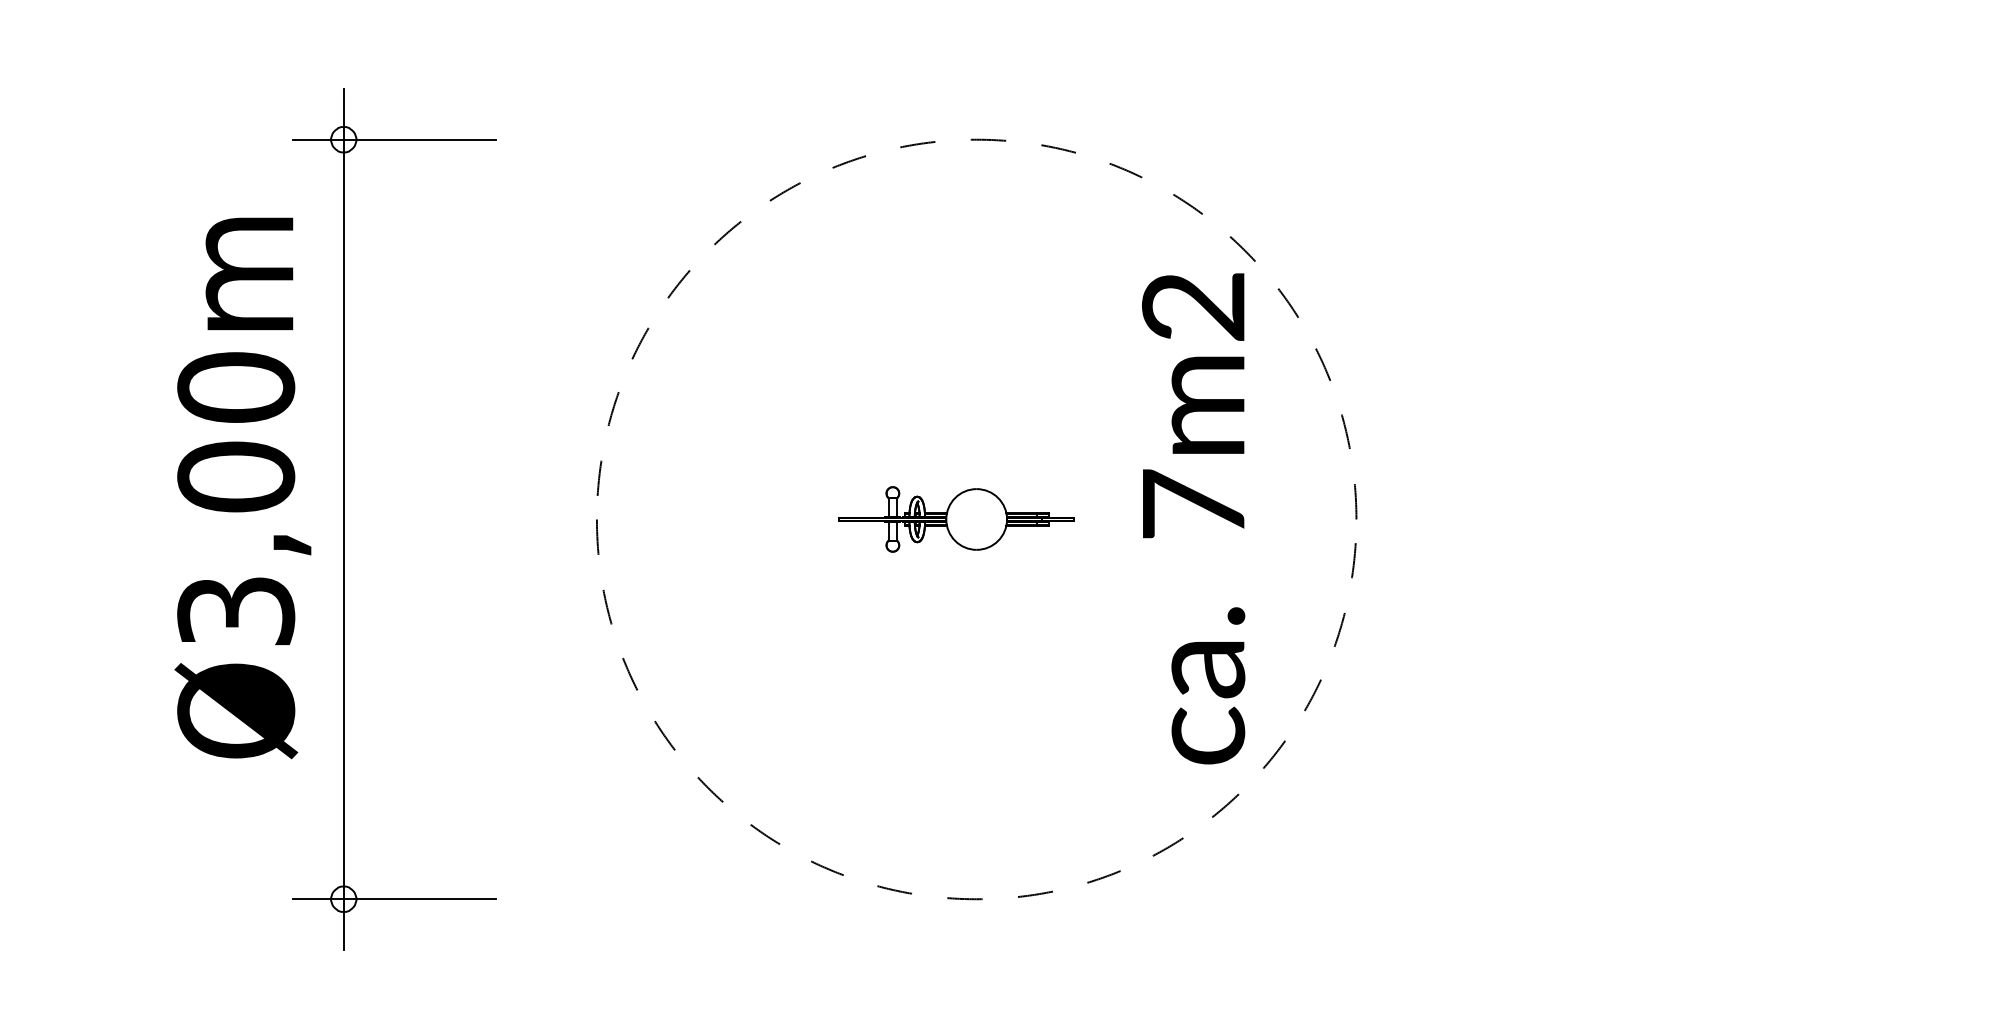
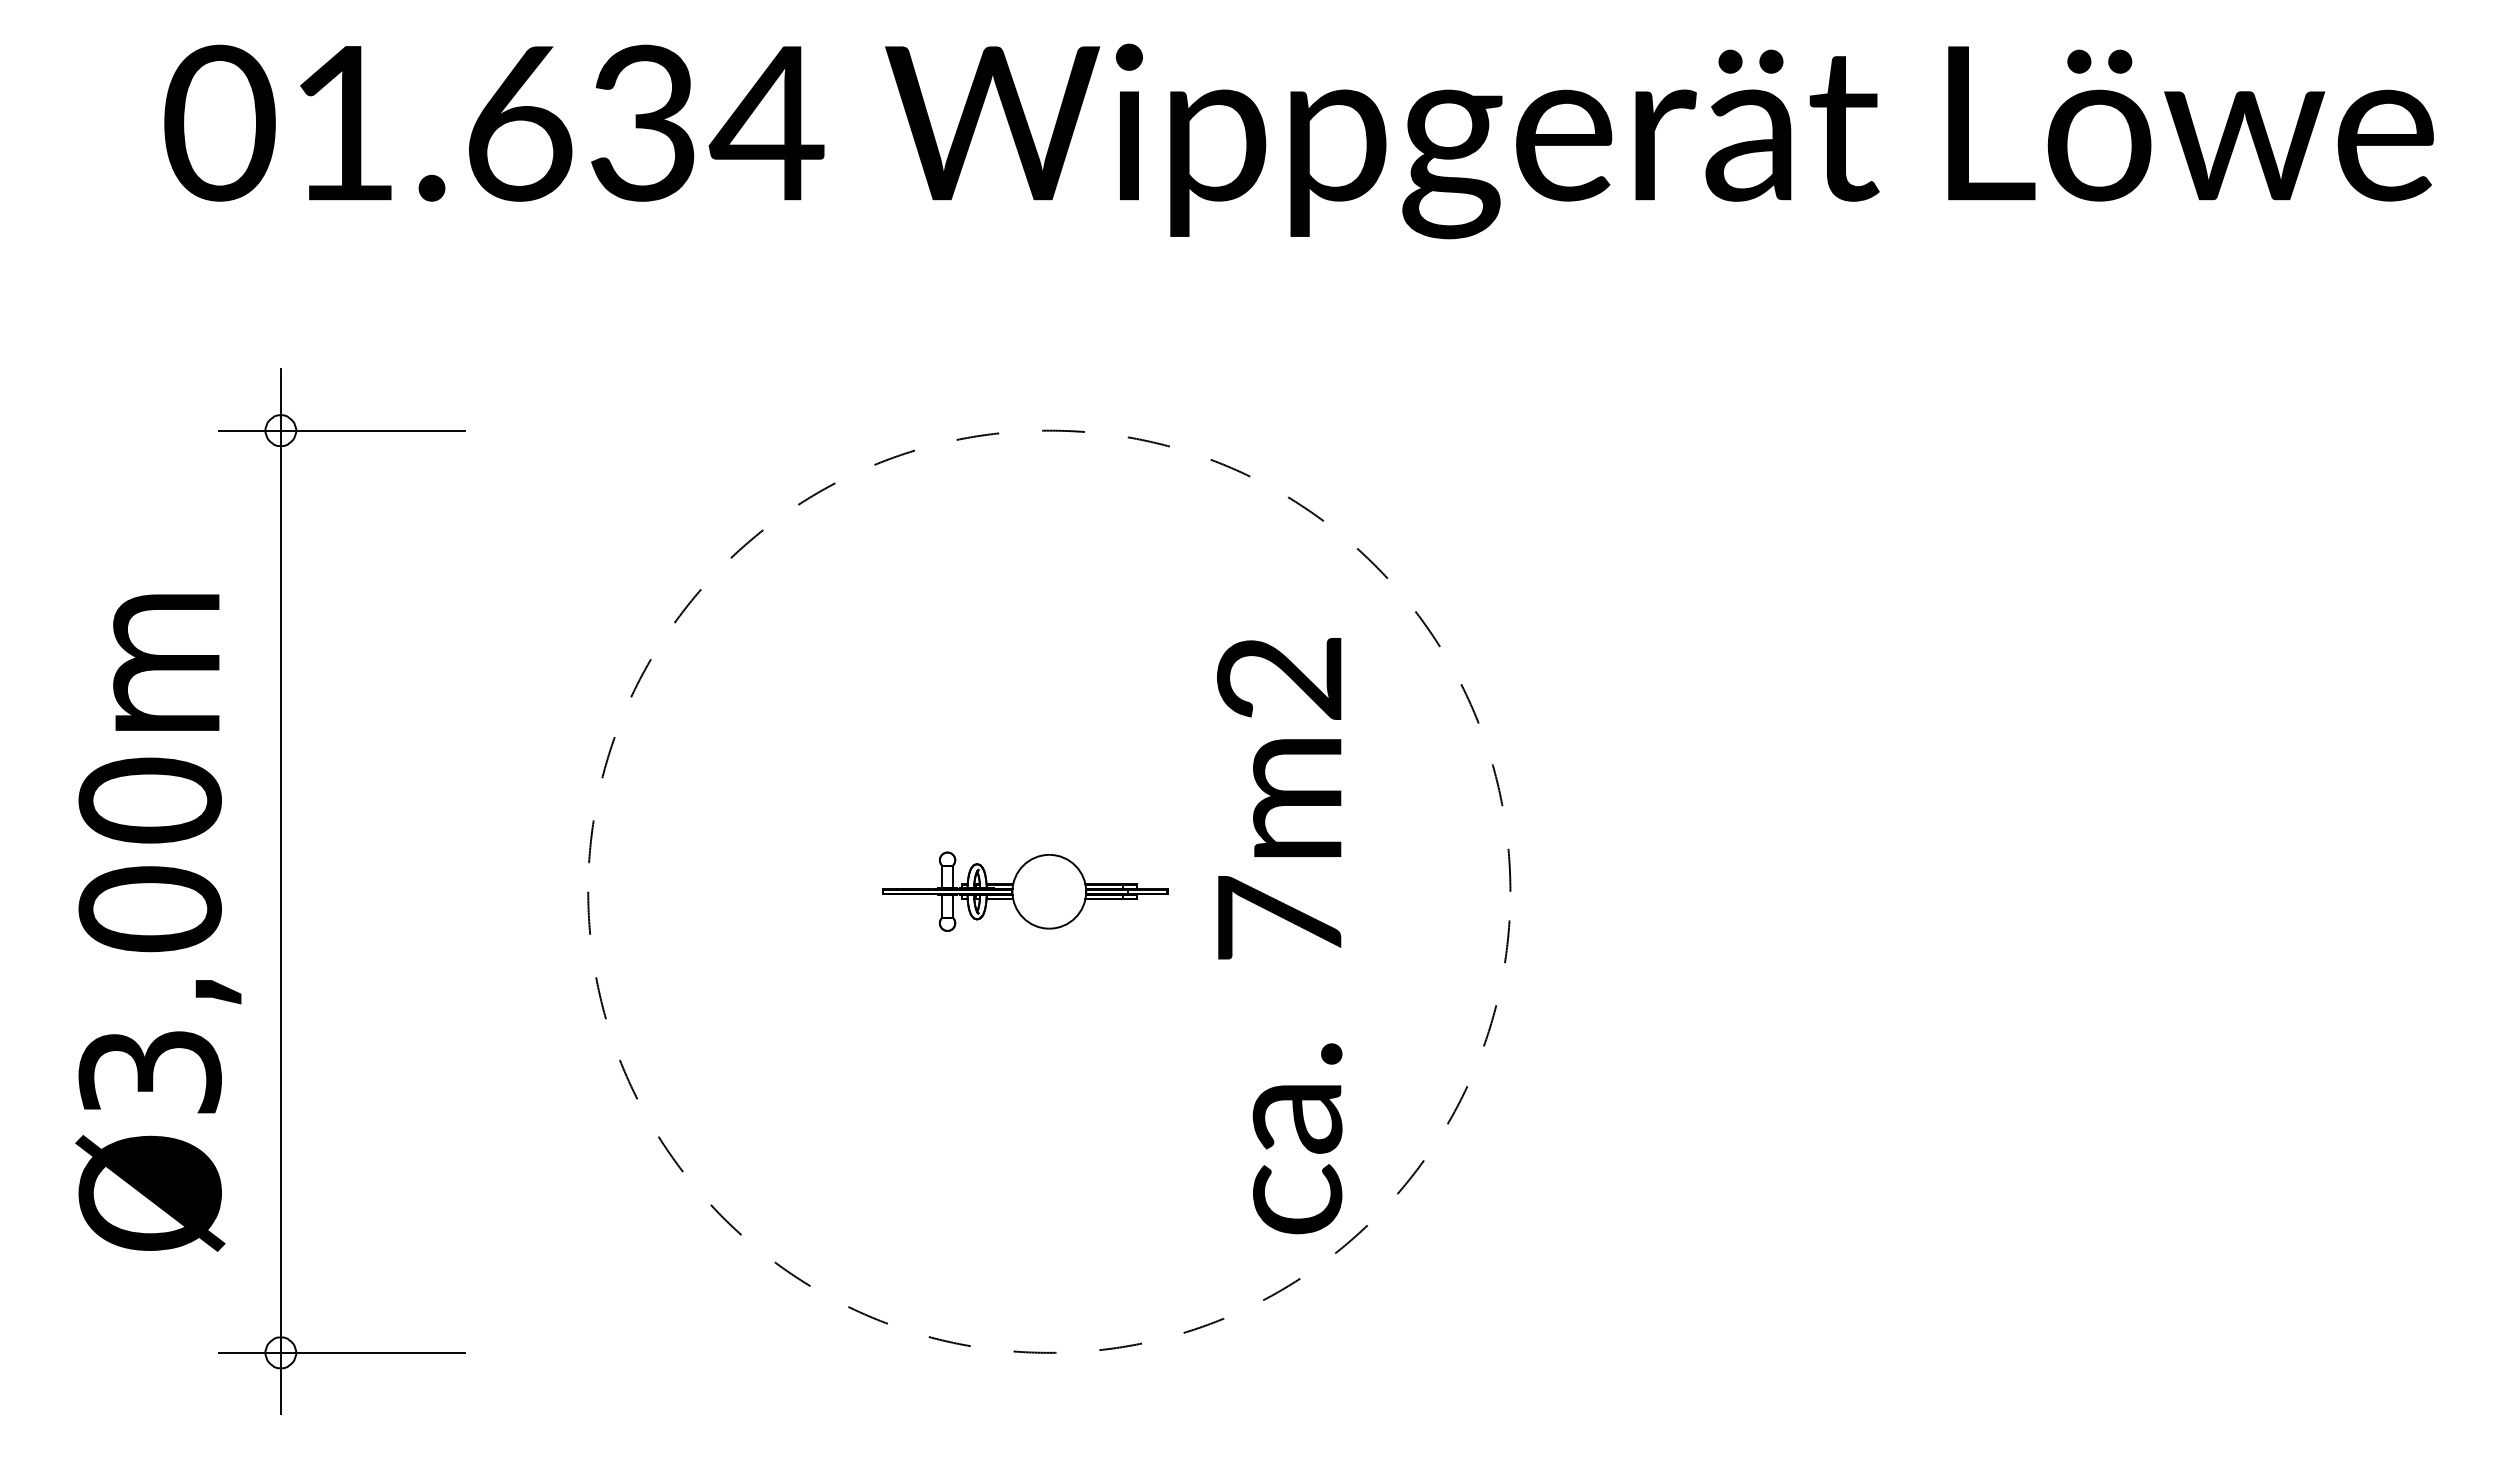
text: (243, 487) -> (158, 922), moved
text: (1193, 519) -> (1279, 936), moved

